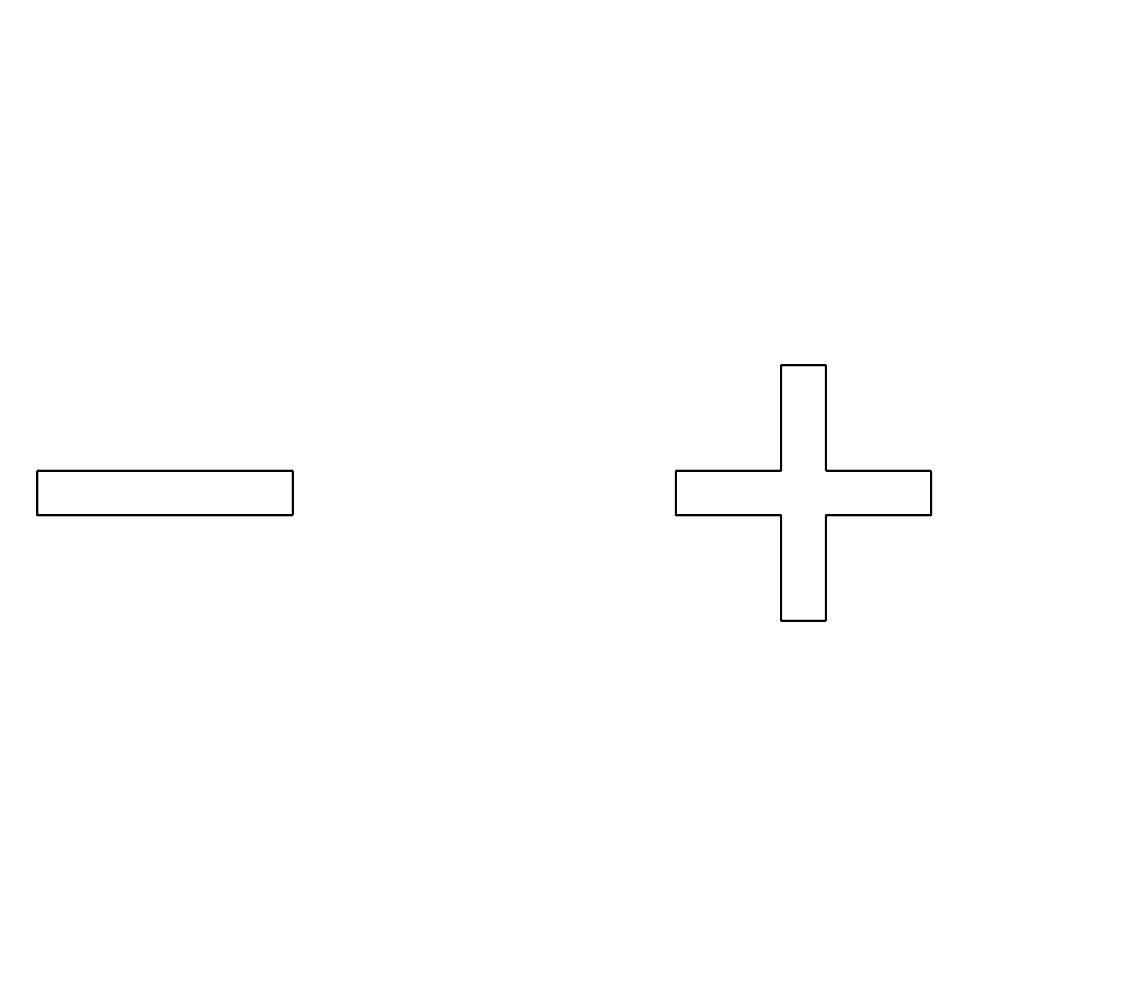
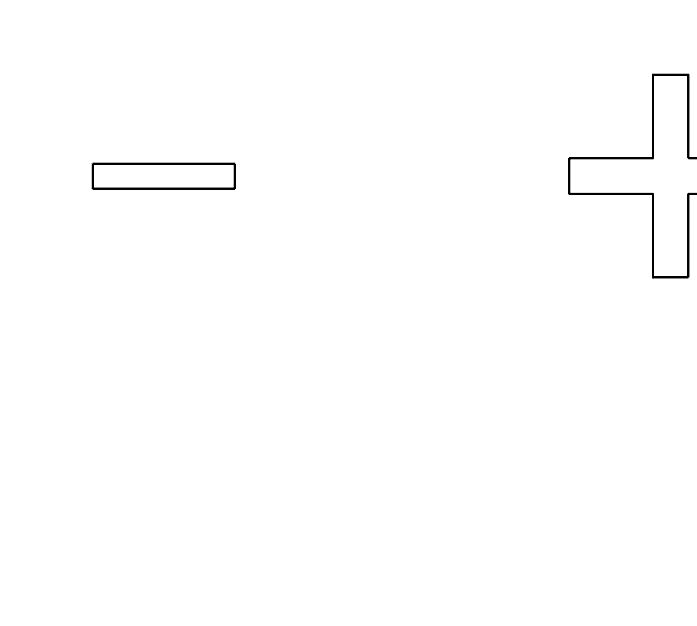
part: (164, 492) -> (163, 175), size x0.7

